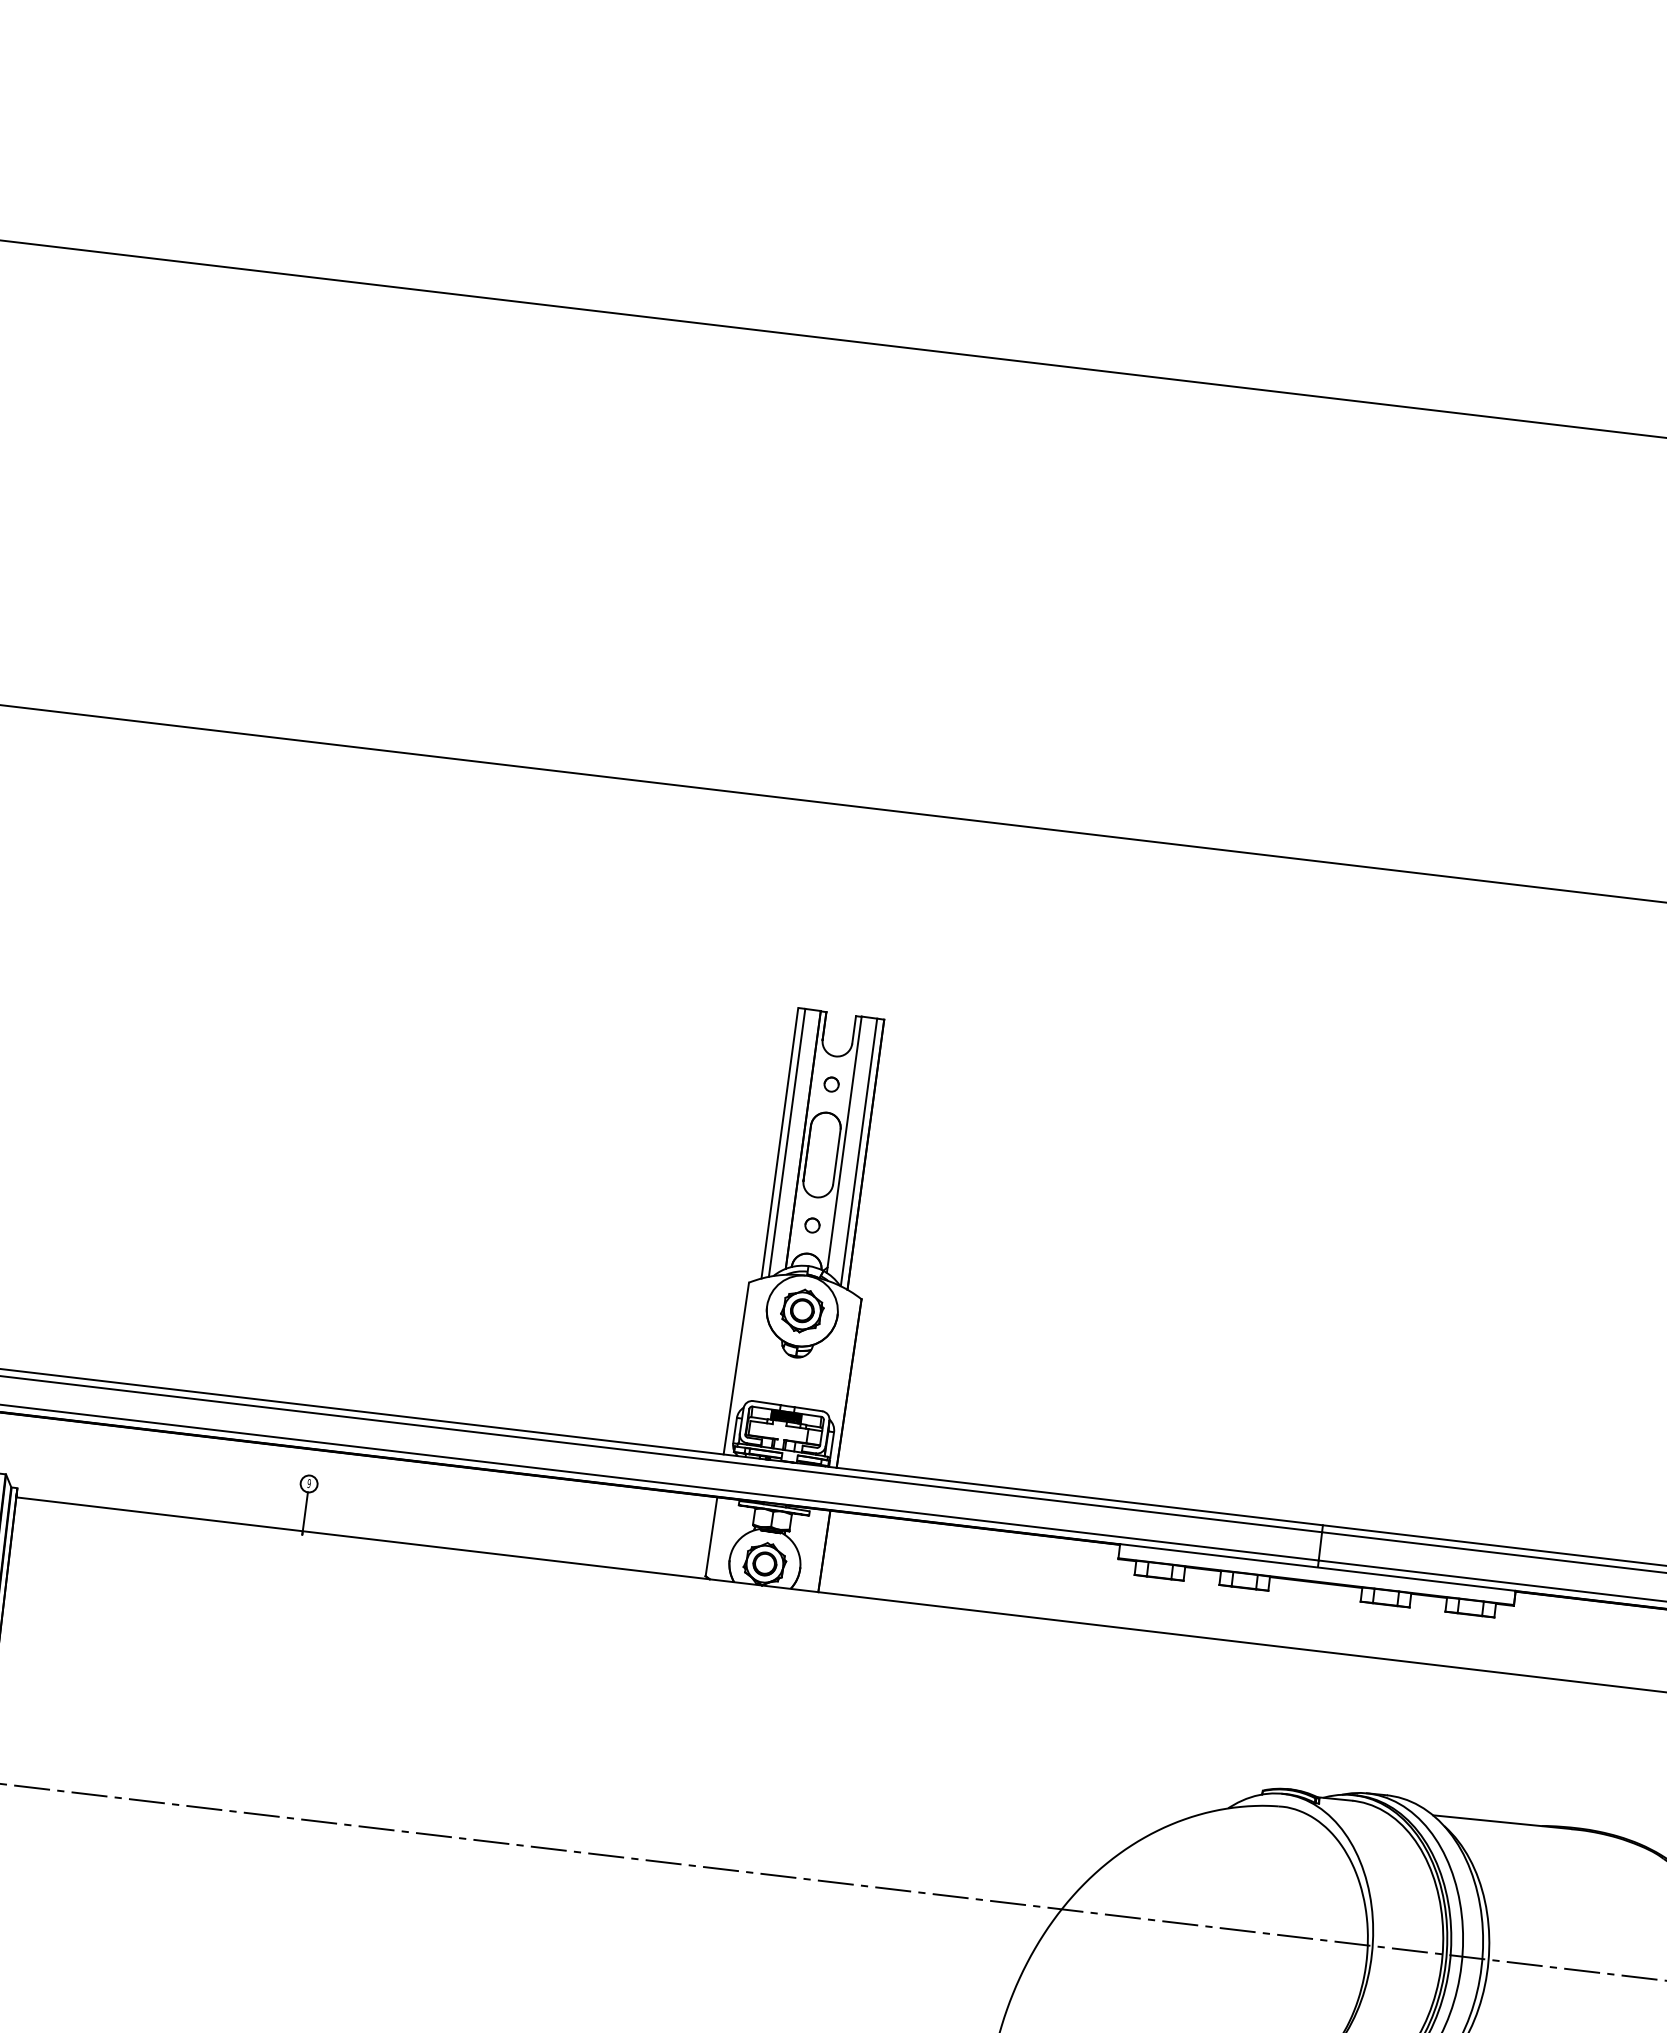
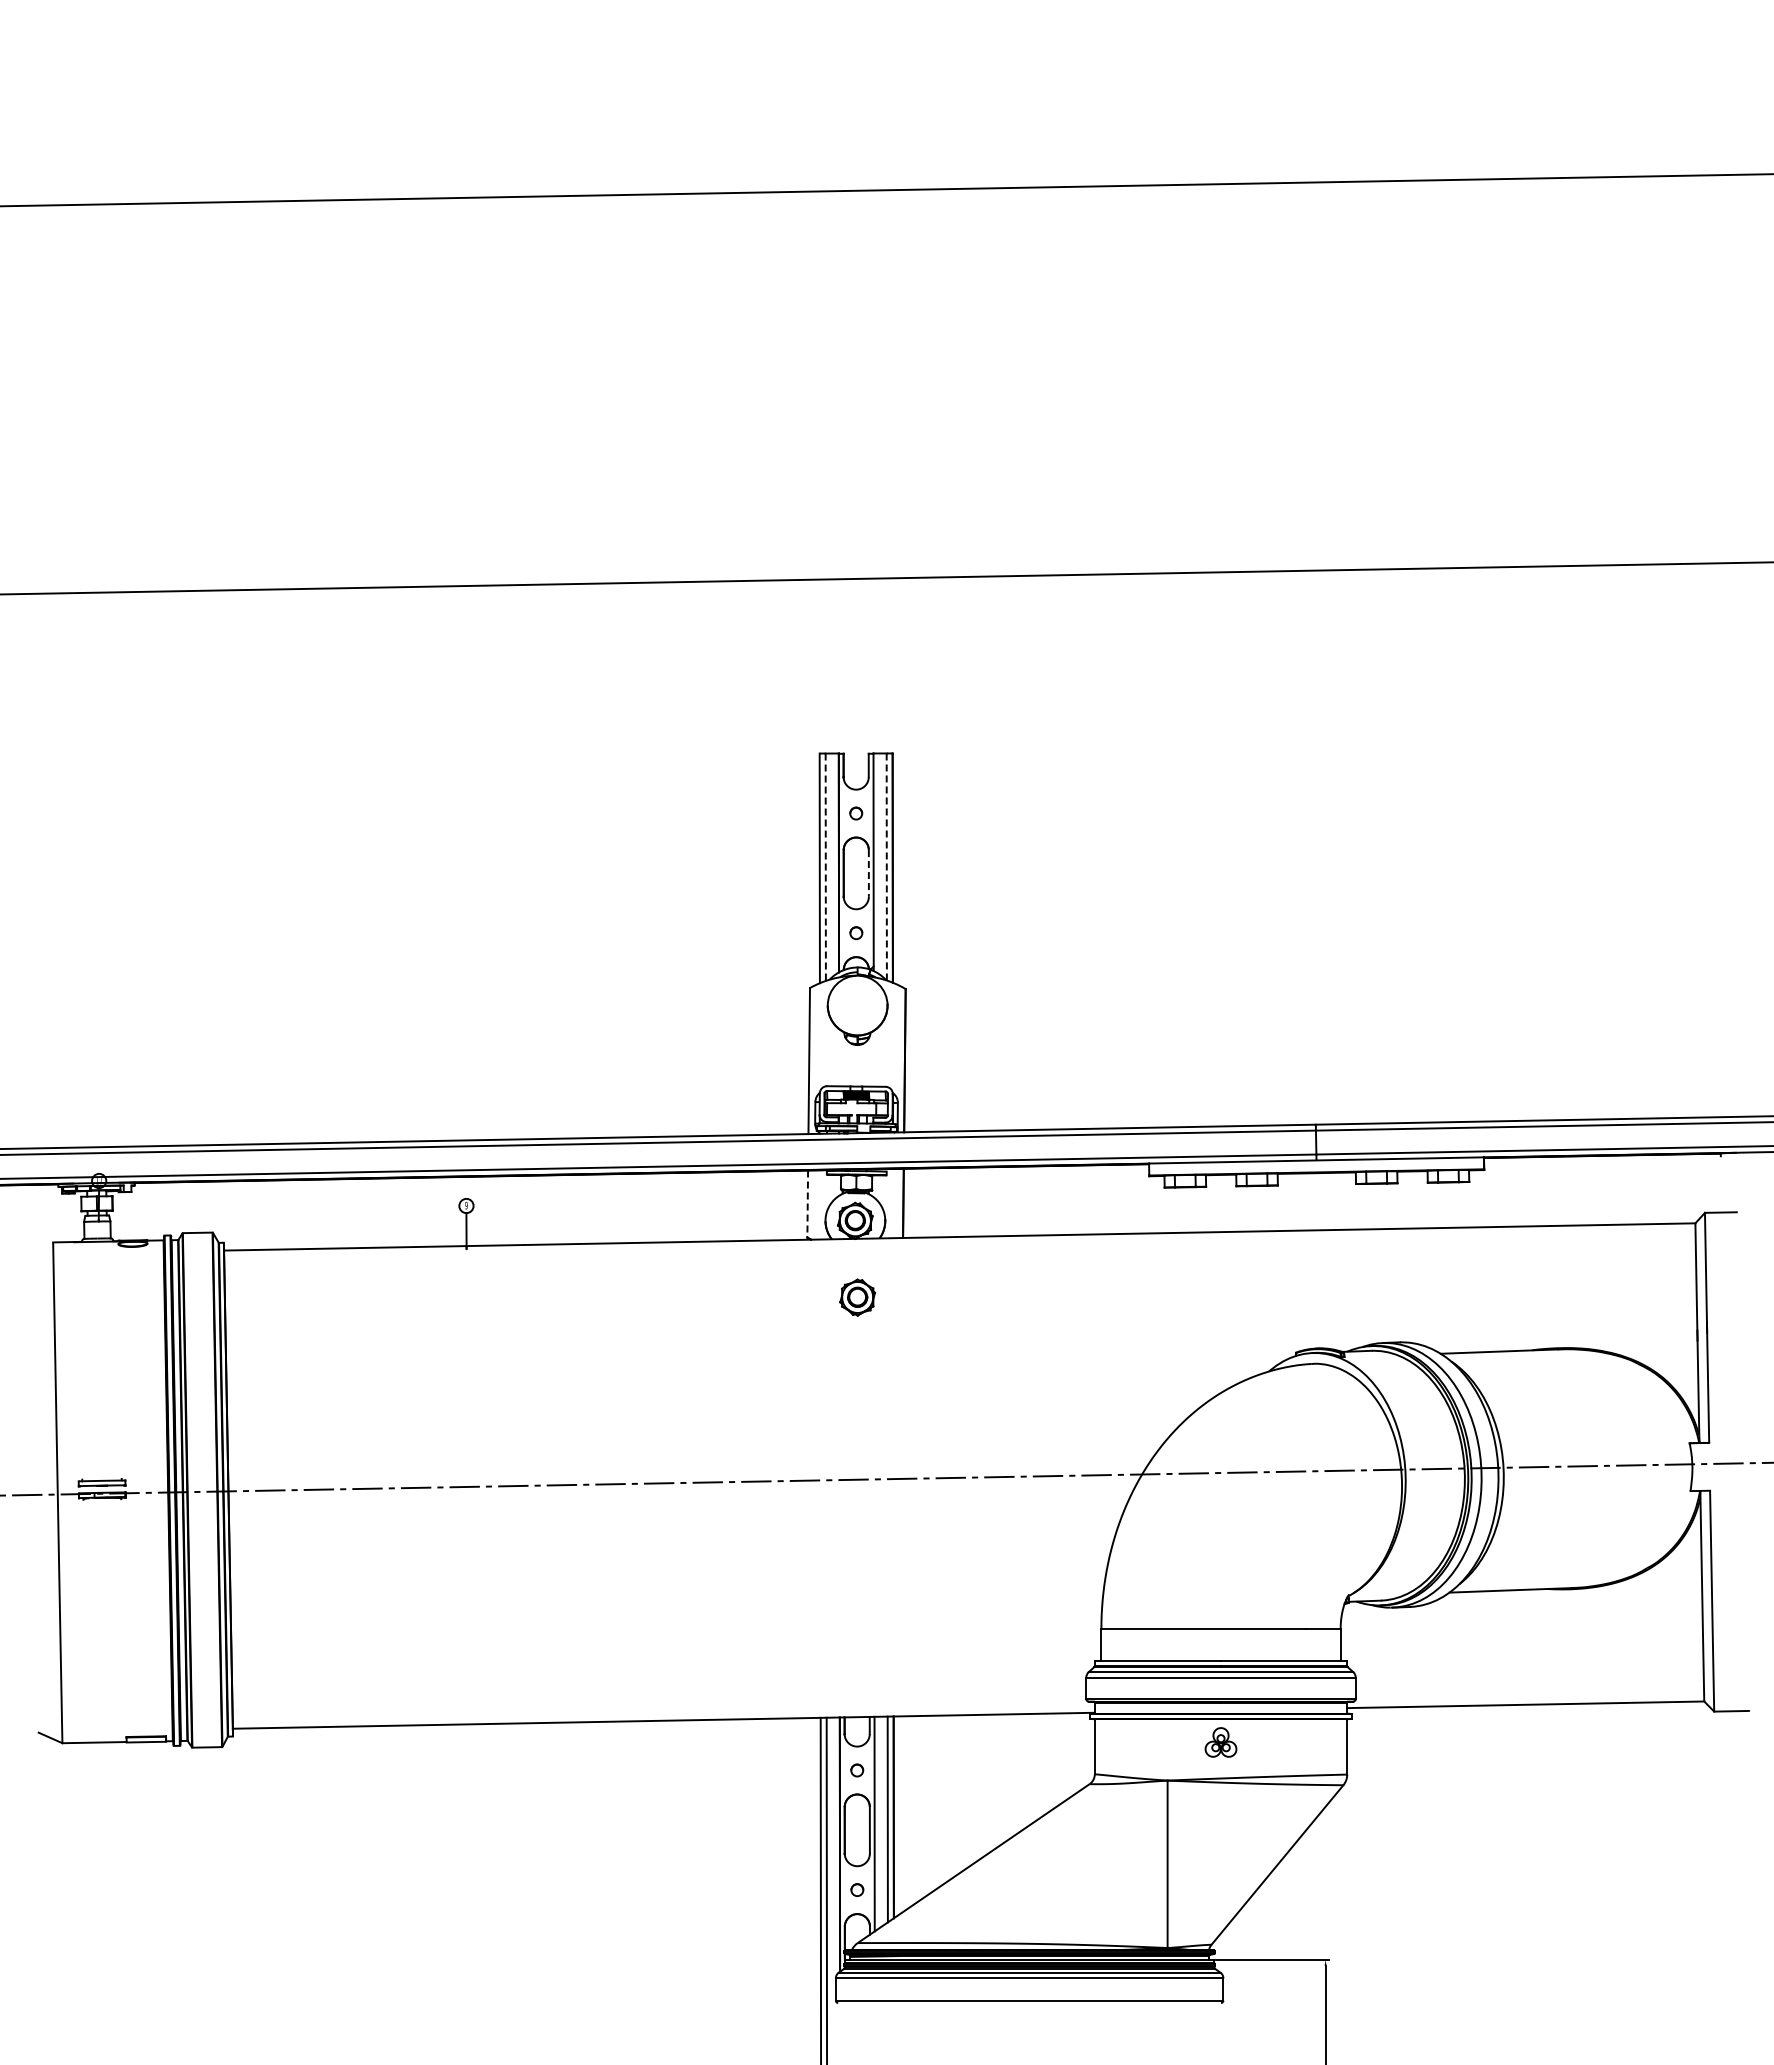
line: (786, 1143) -> (825, 867), solid -> dashed
line: (858, 1152) -> (886, 867), solid -> dashed
line: (836, 1157) -> (868, 873), solid -> dashed
part: (802, 1310) -> (857, 1297), moved
line: (711, 1537) -> (807, 1204), solid -> dashed

